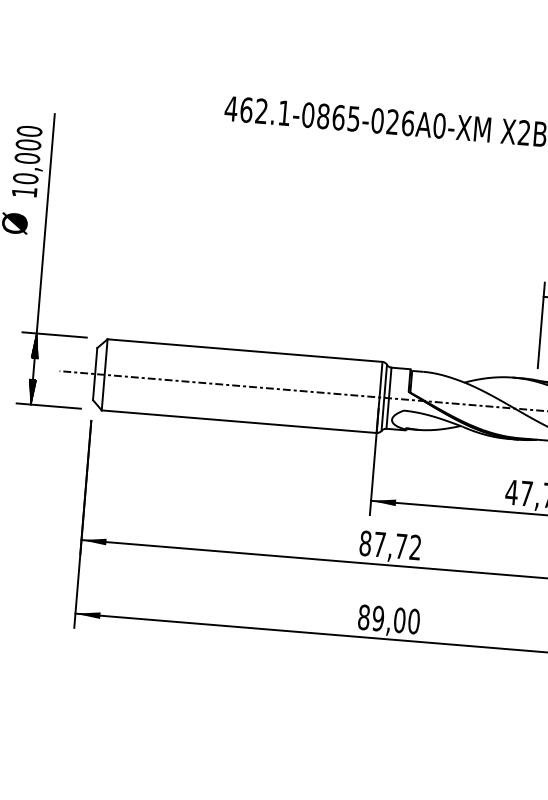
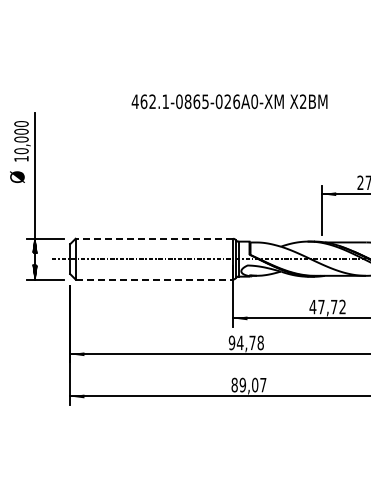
line: (245, 350) -> (154, 238), solid -> dashed
line: (239, 421) -> (154, 279), solid -> dashed
text: (389, 544) -> (245, 342), 87,72 -> 94,78
text: (414, 620) -> (263, 384), 89,00 -> 89,07

